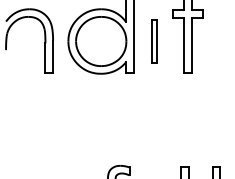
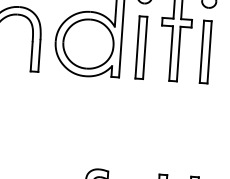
part: (153, 41) -> (140, 47), size x1.43
part: (218, 41) -> (205, 52), added

